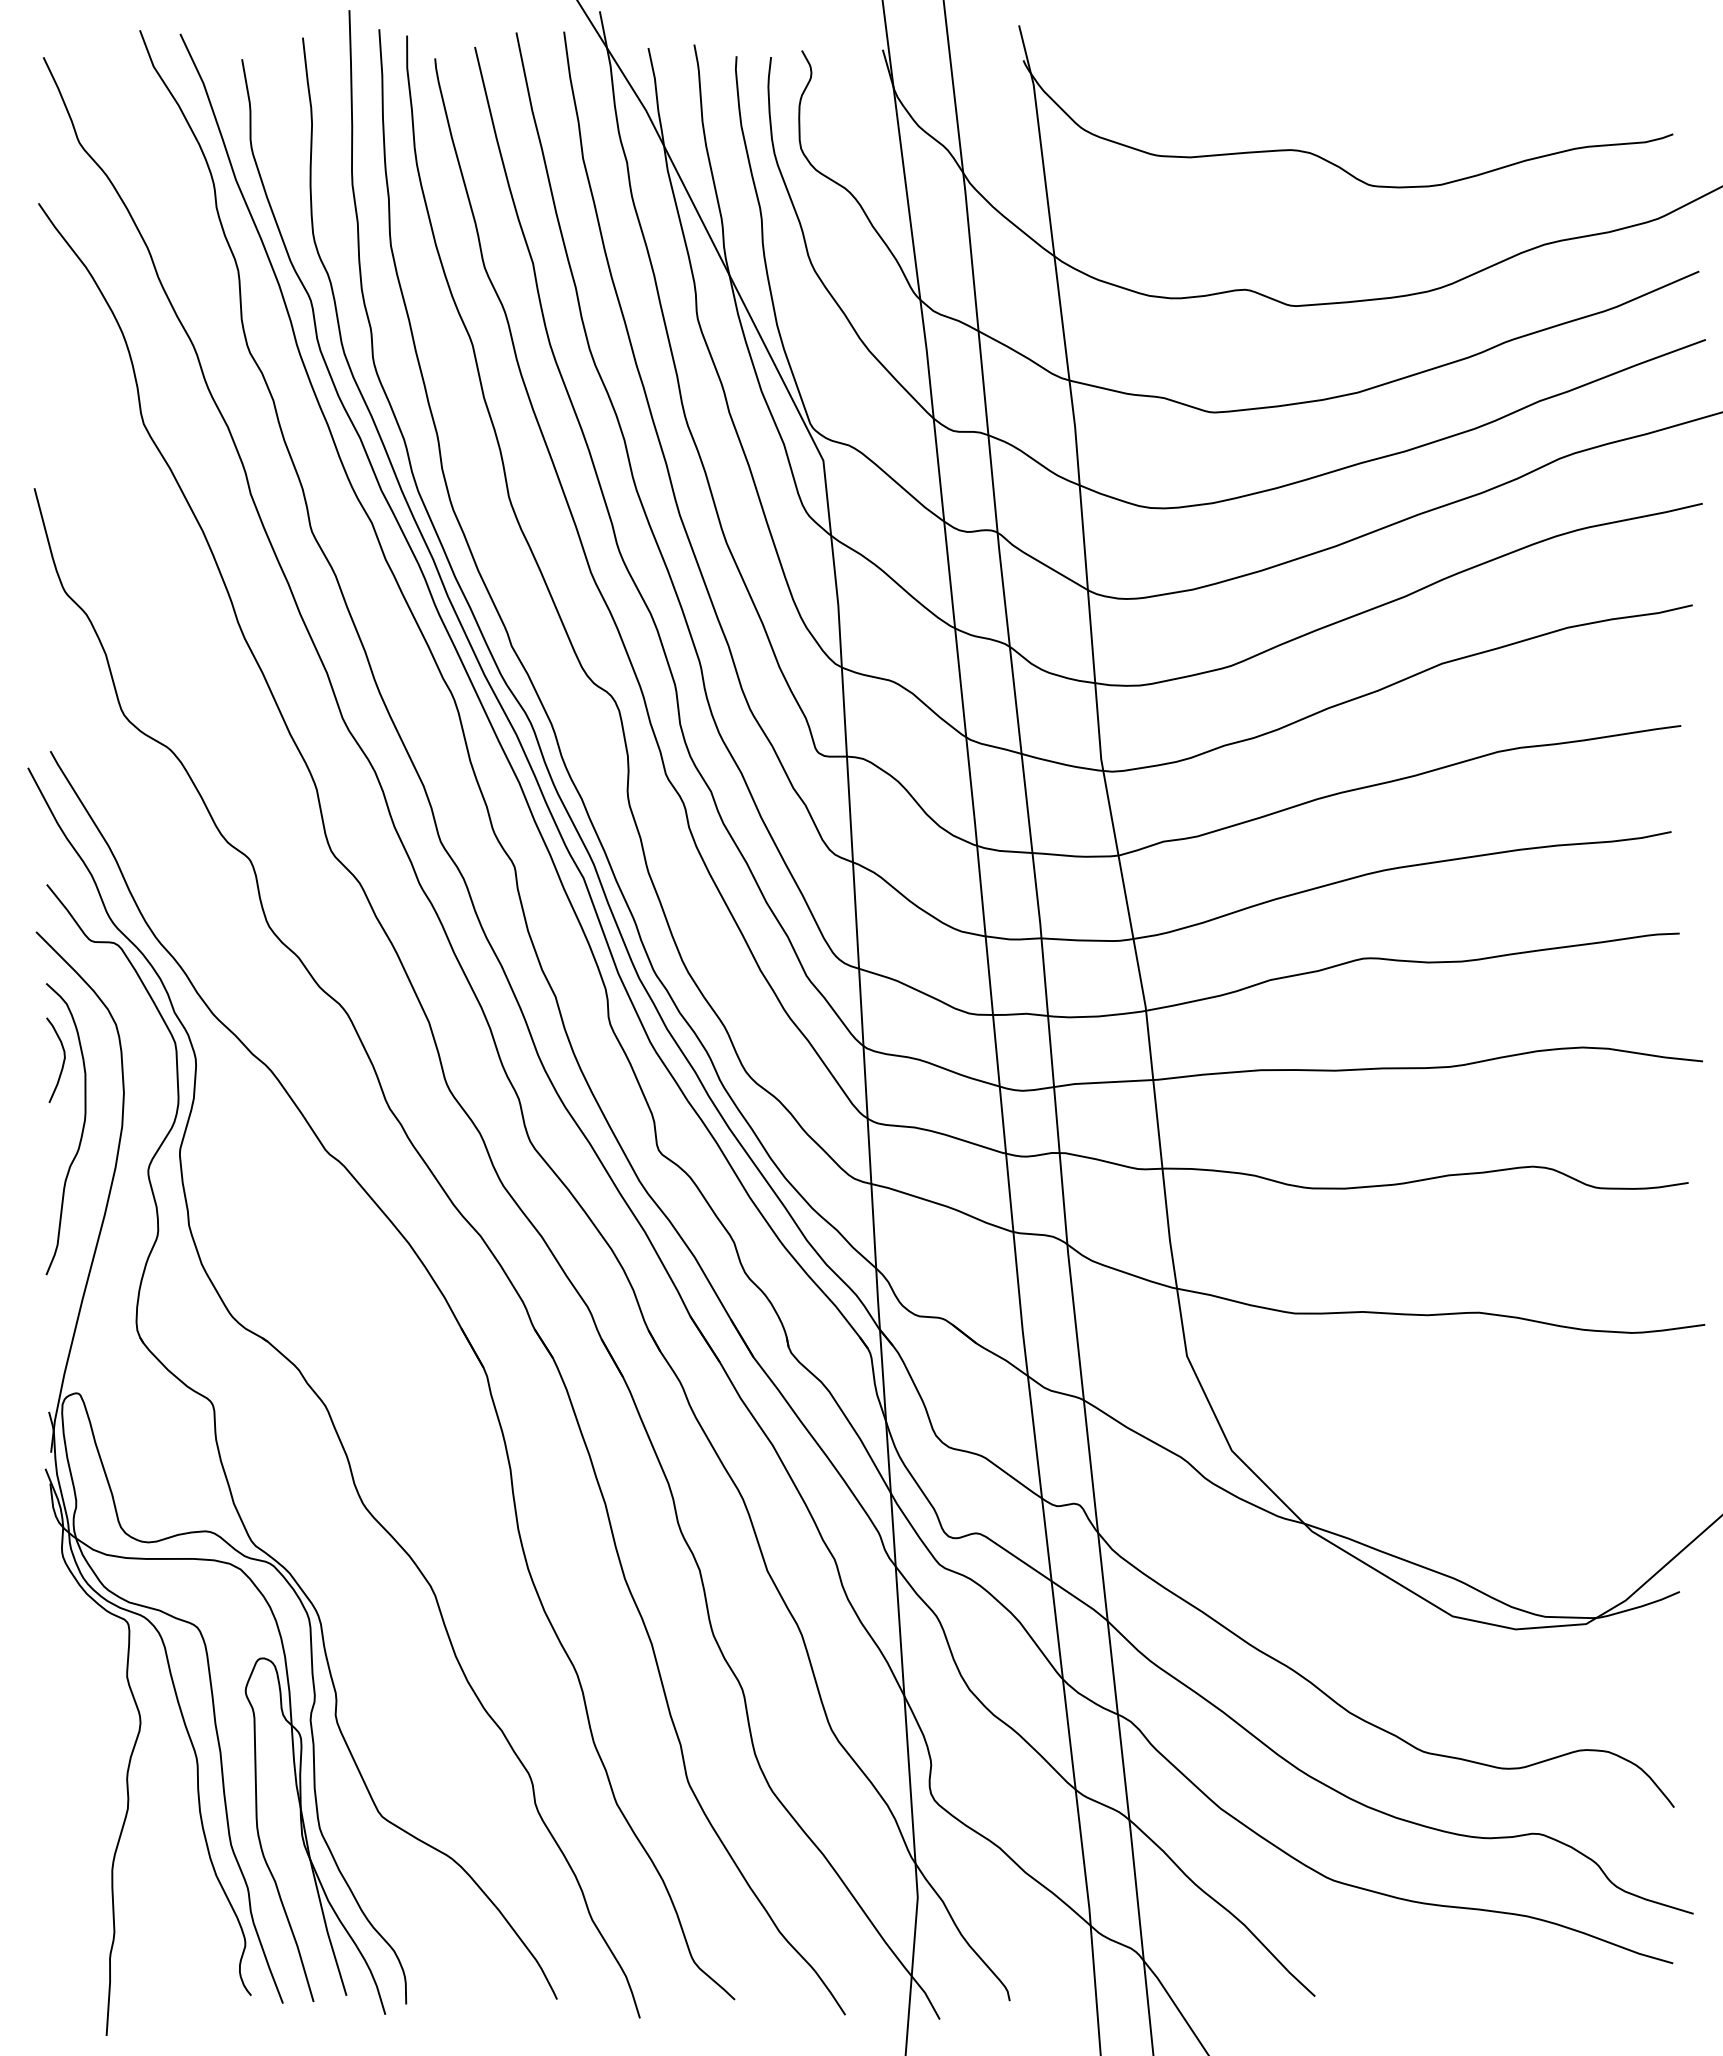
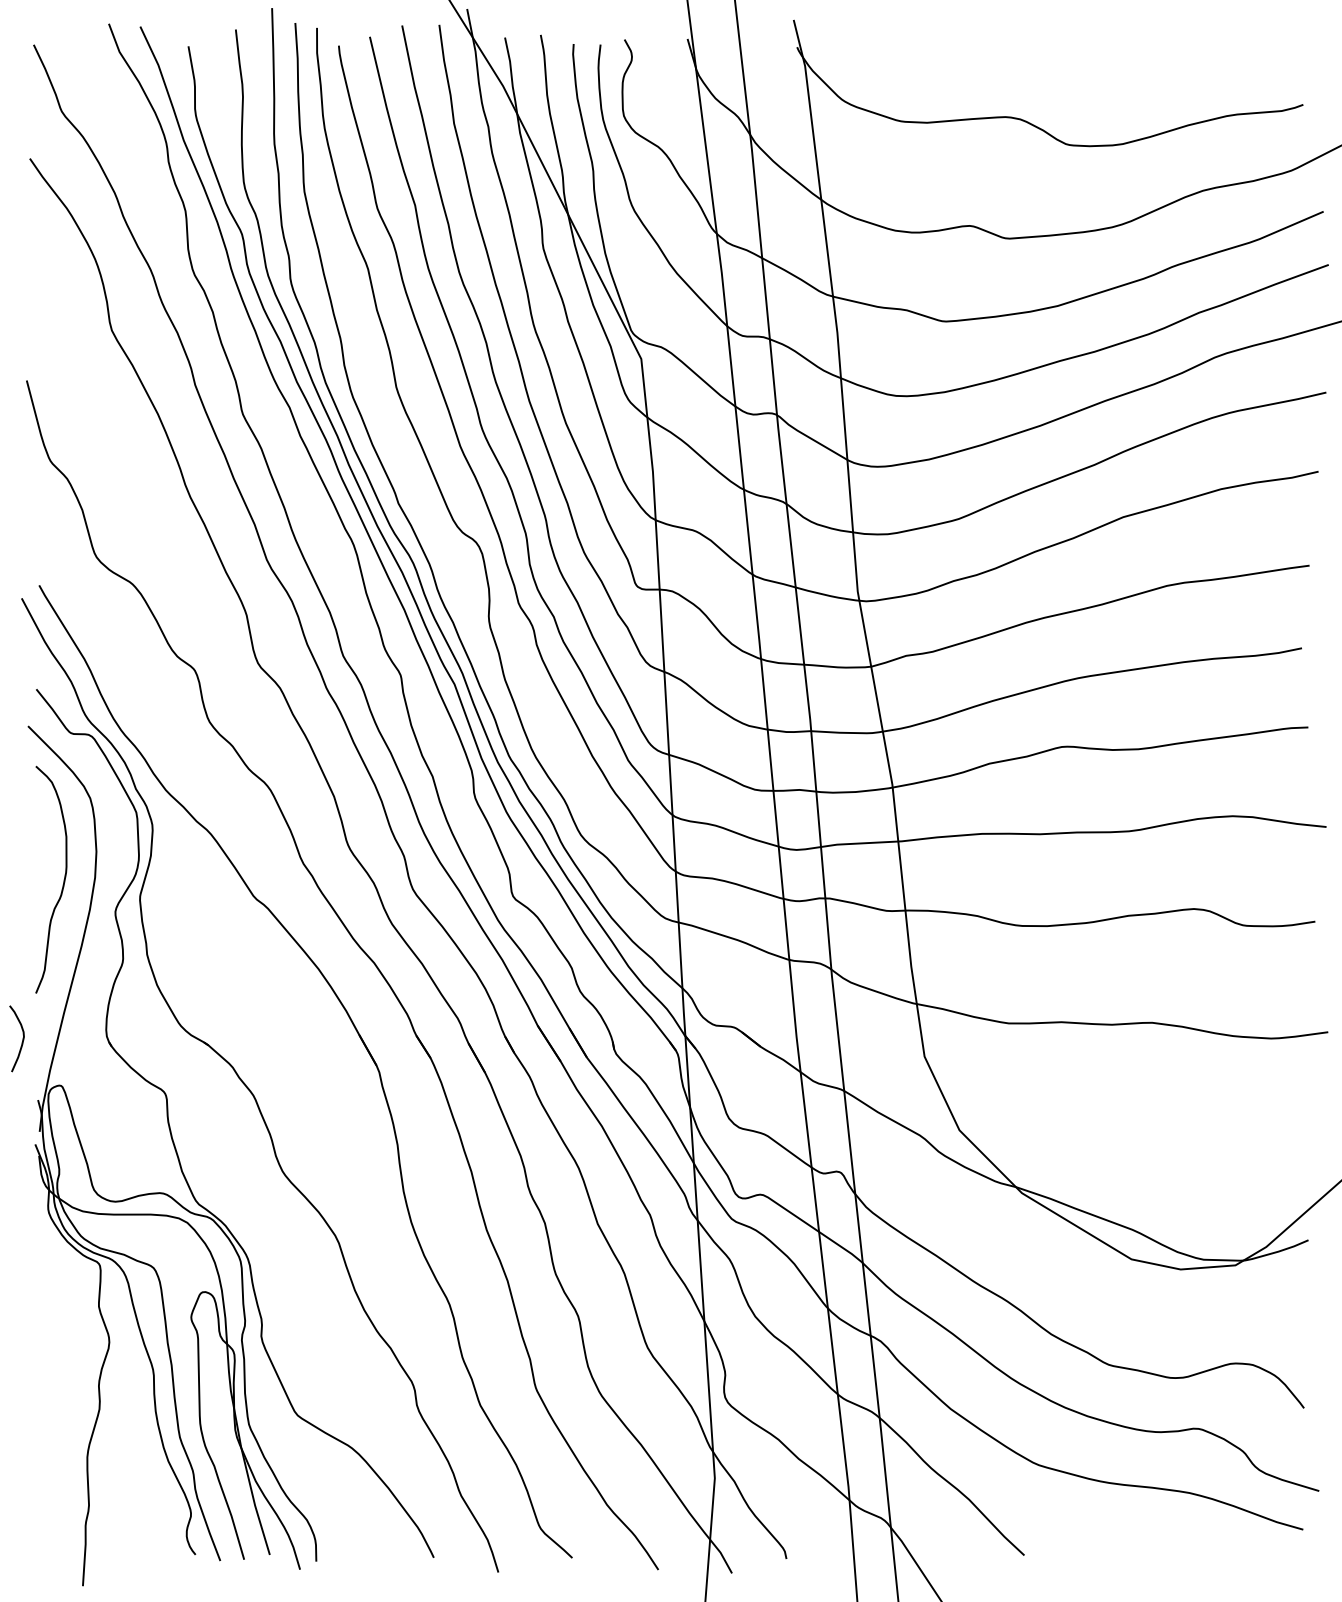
curve: (63, 1059) -> (22, 1038), moved

